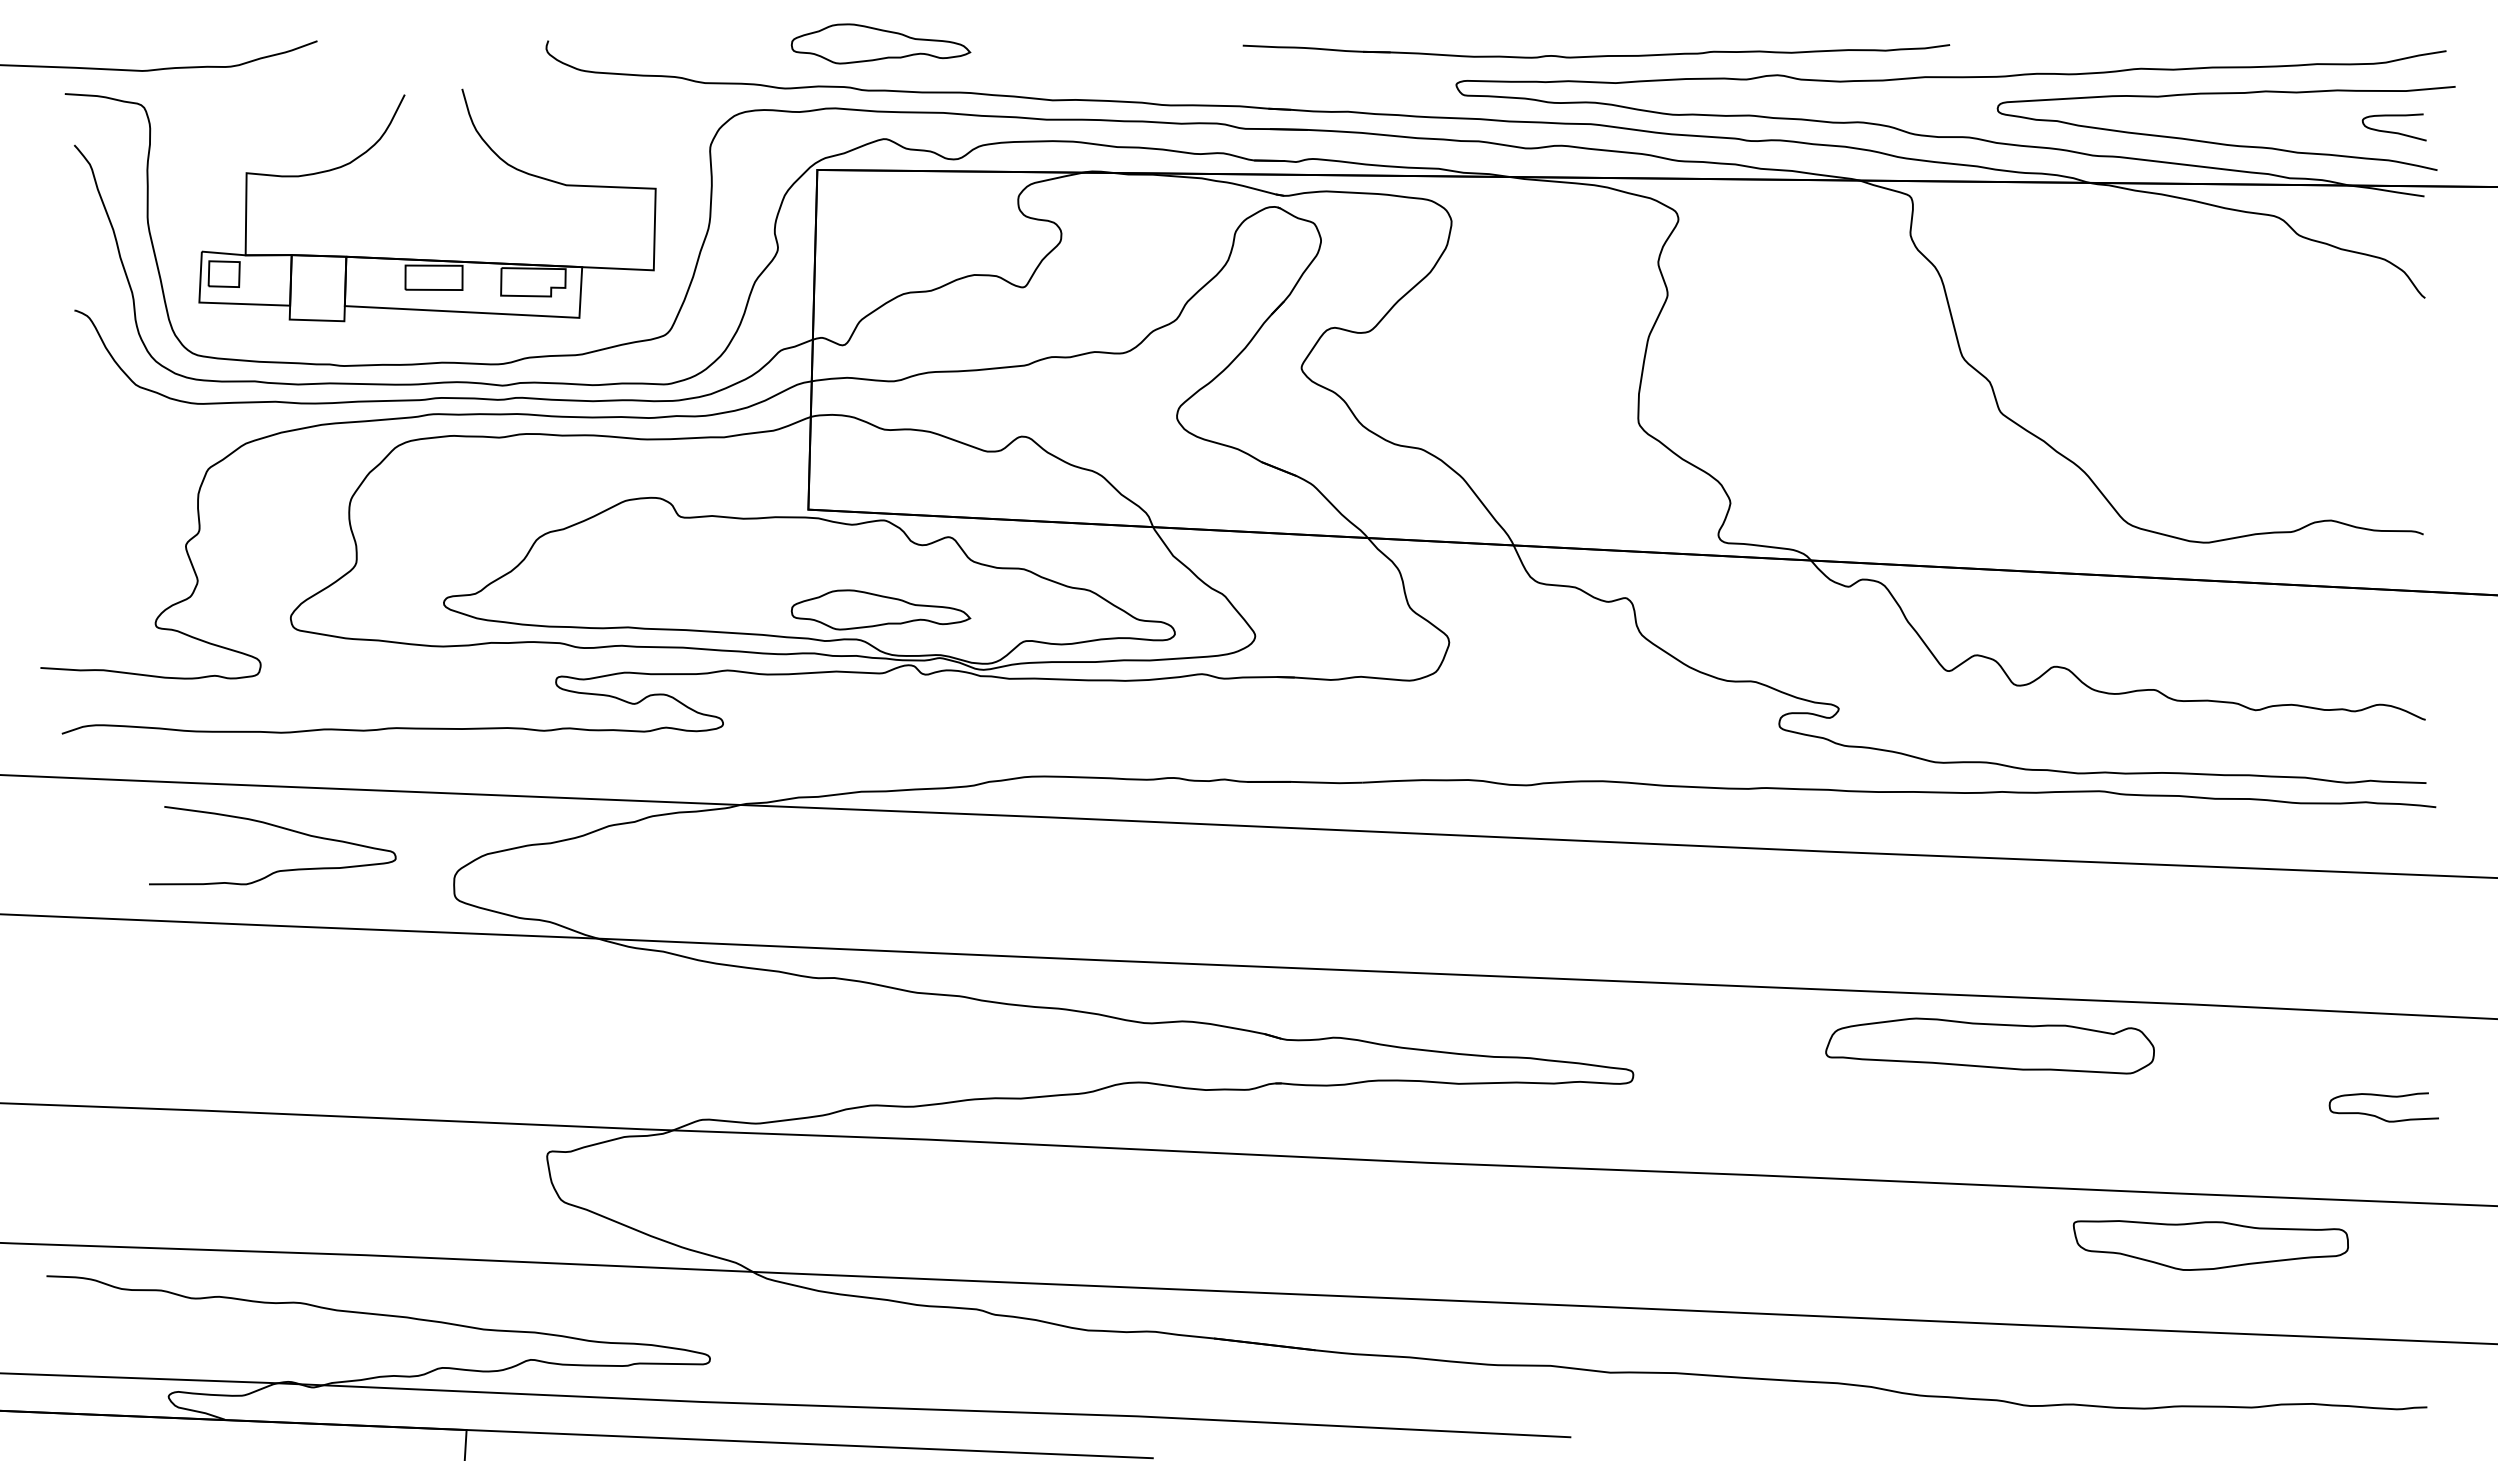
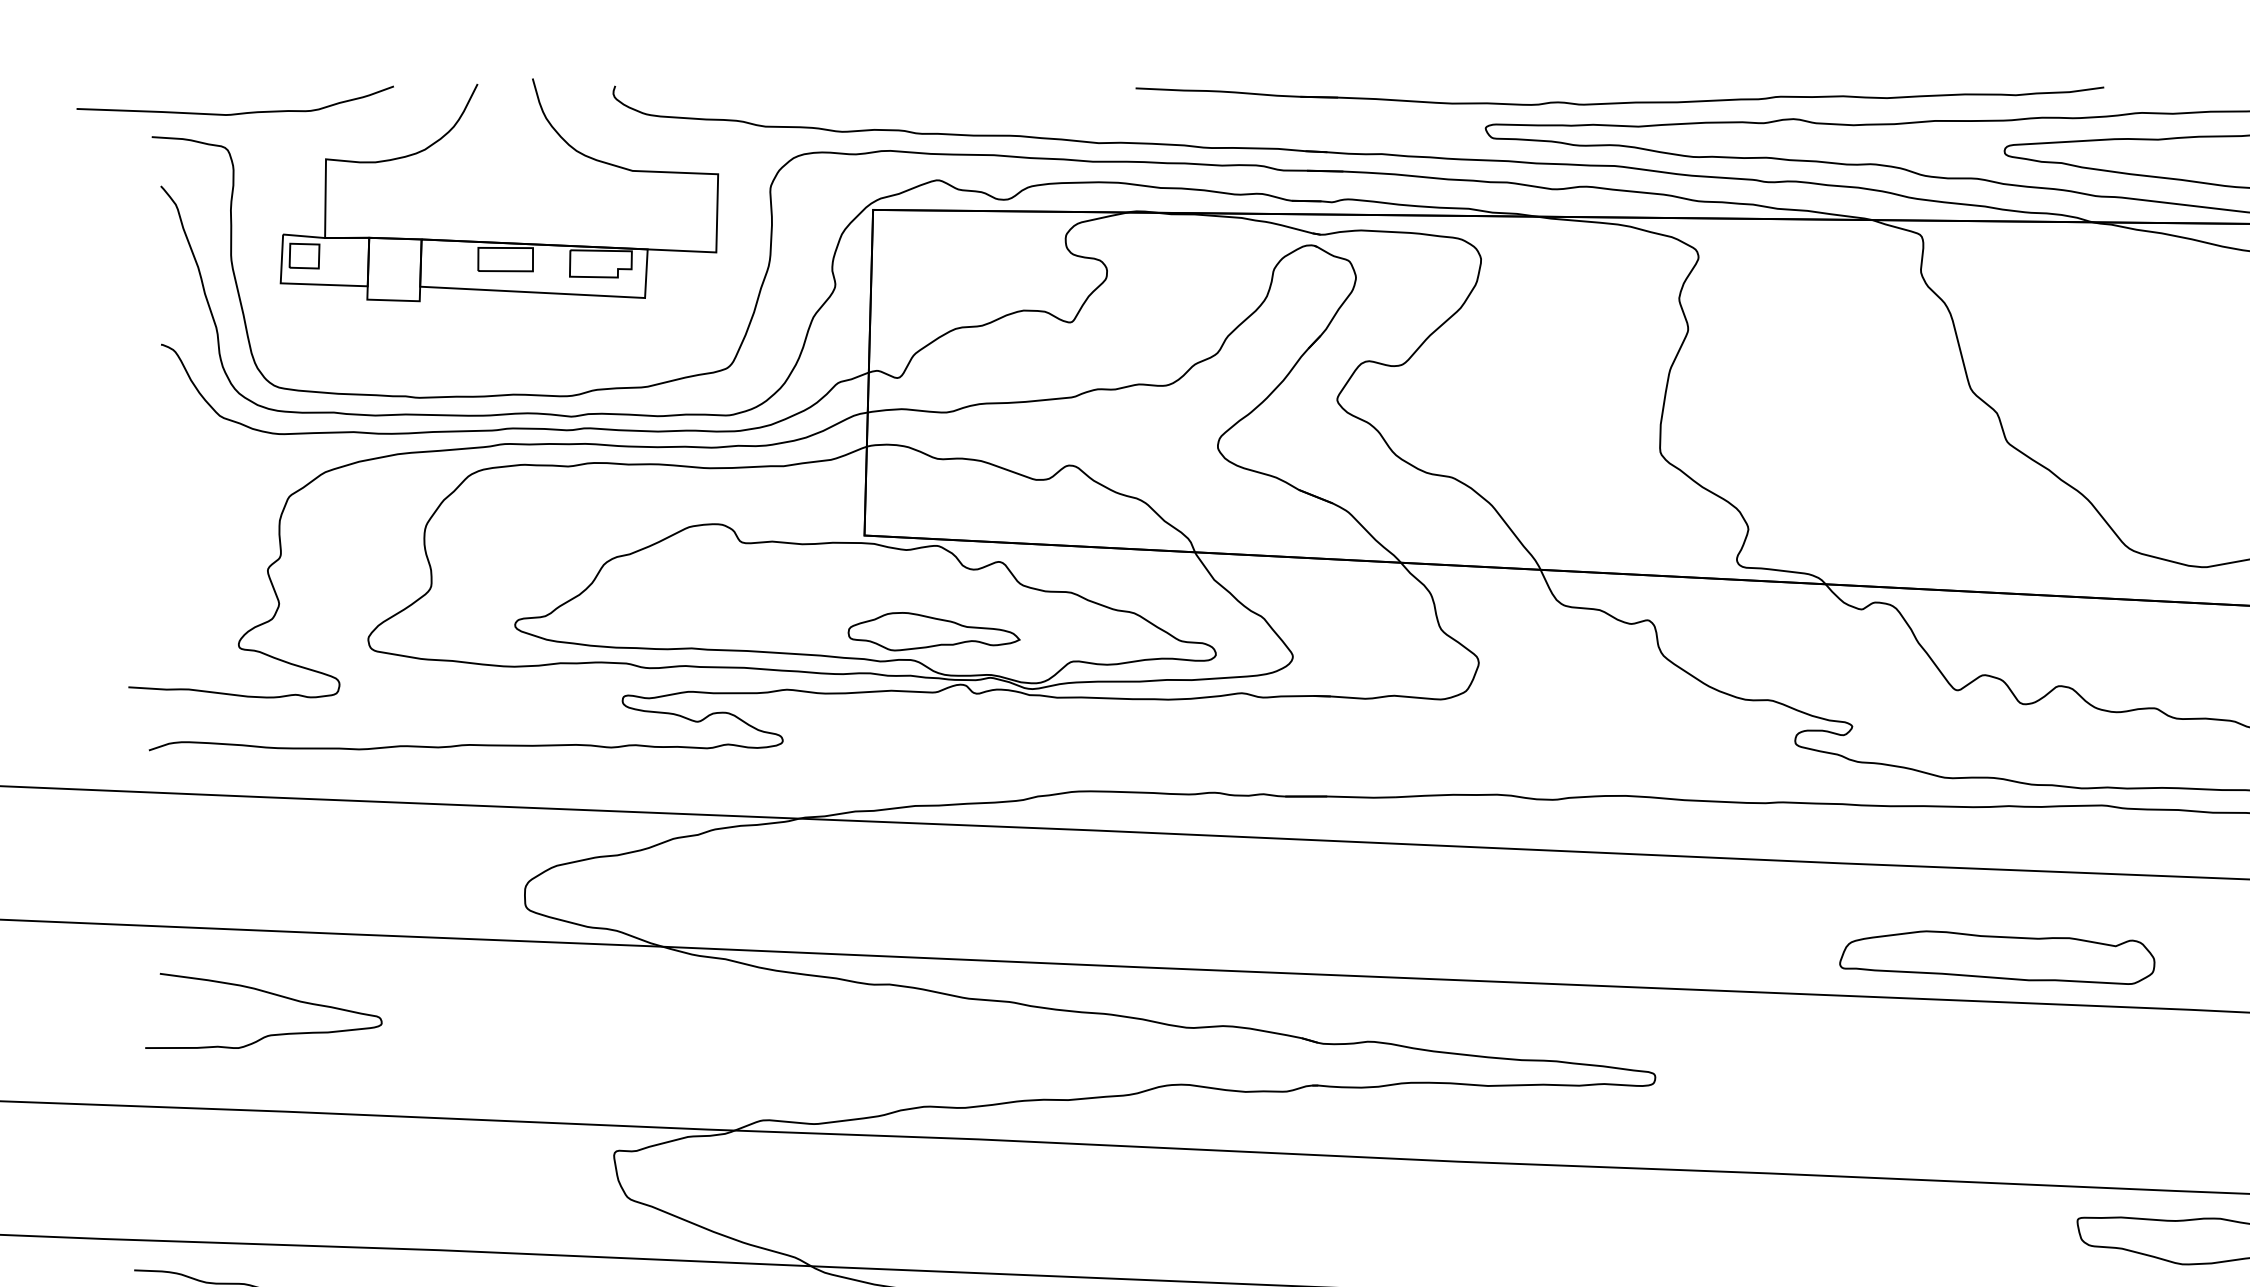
part: (880, 43) -> (933, 88), removed
part: (1596, 51) -> (1620, 96), size x1.43
part: (427, 259) -> (499, 242), moved
curve: (276, 827) -> (267, 993), moved
part: (1989, 1045) -> (1996, 957), moved

